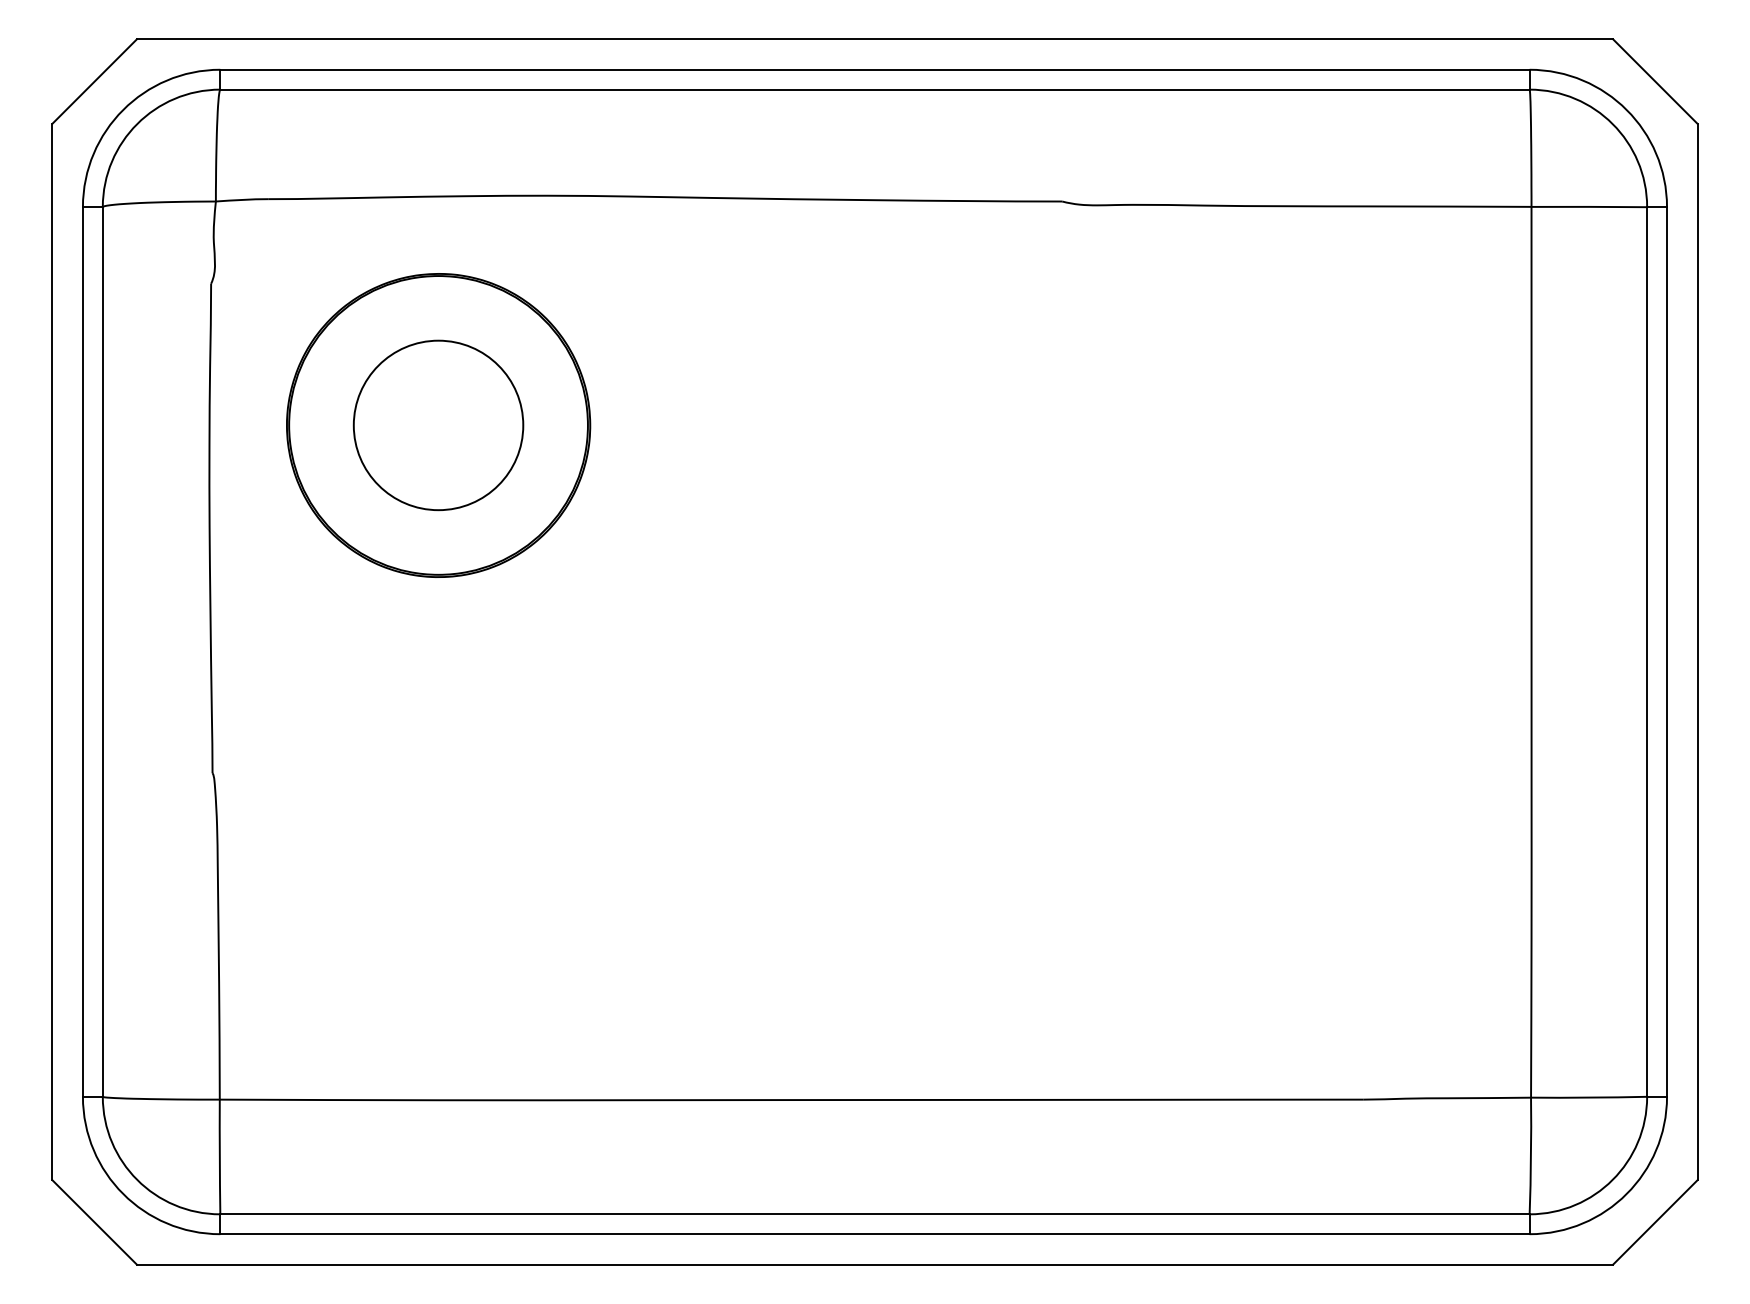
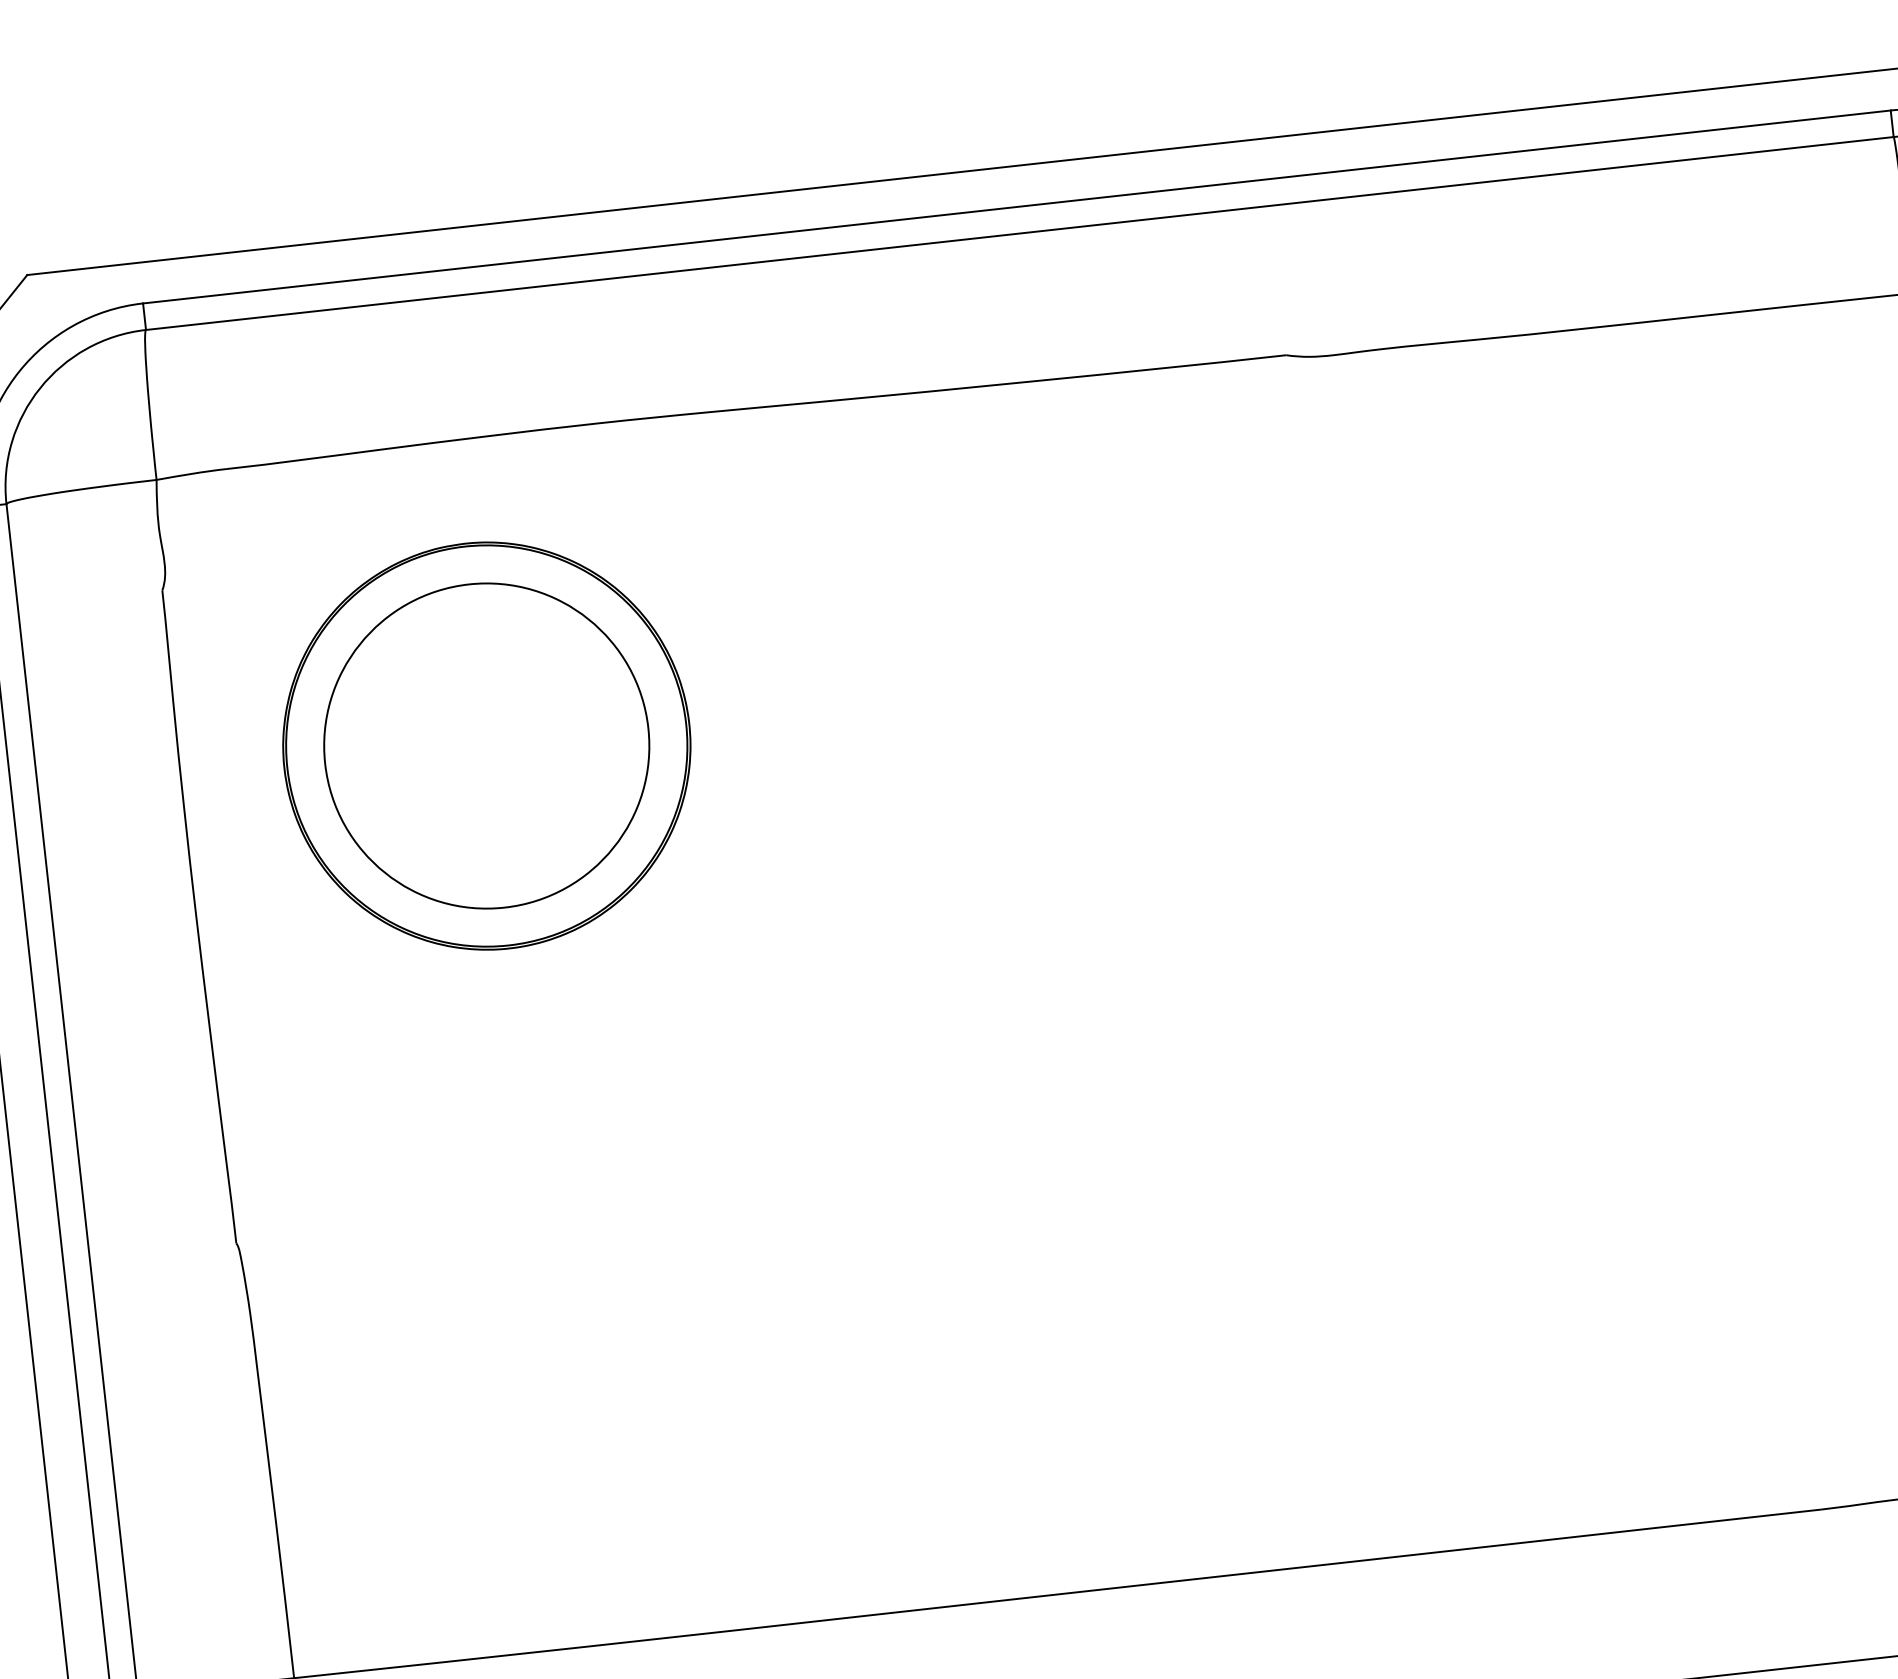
circle: (438, 425) -> (486, 746), size x1.43

